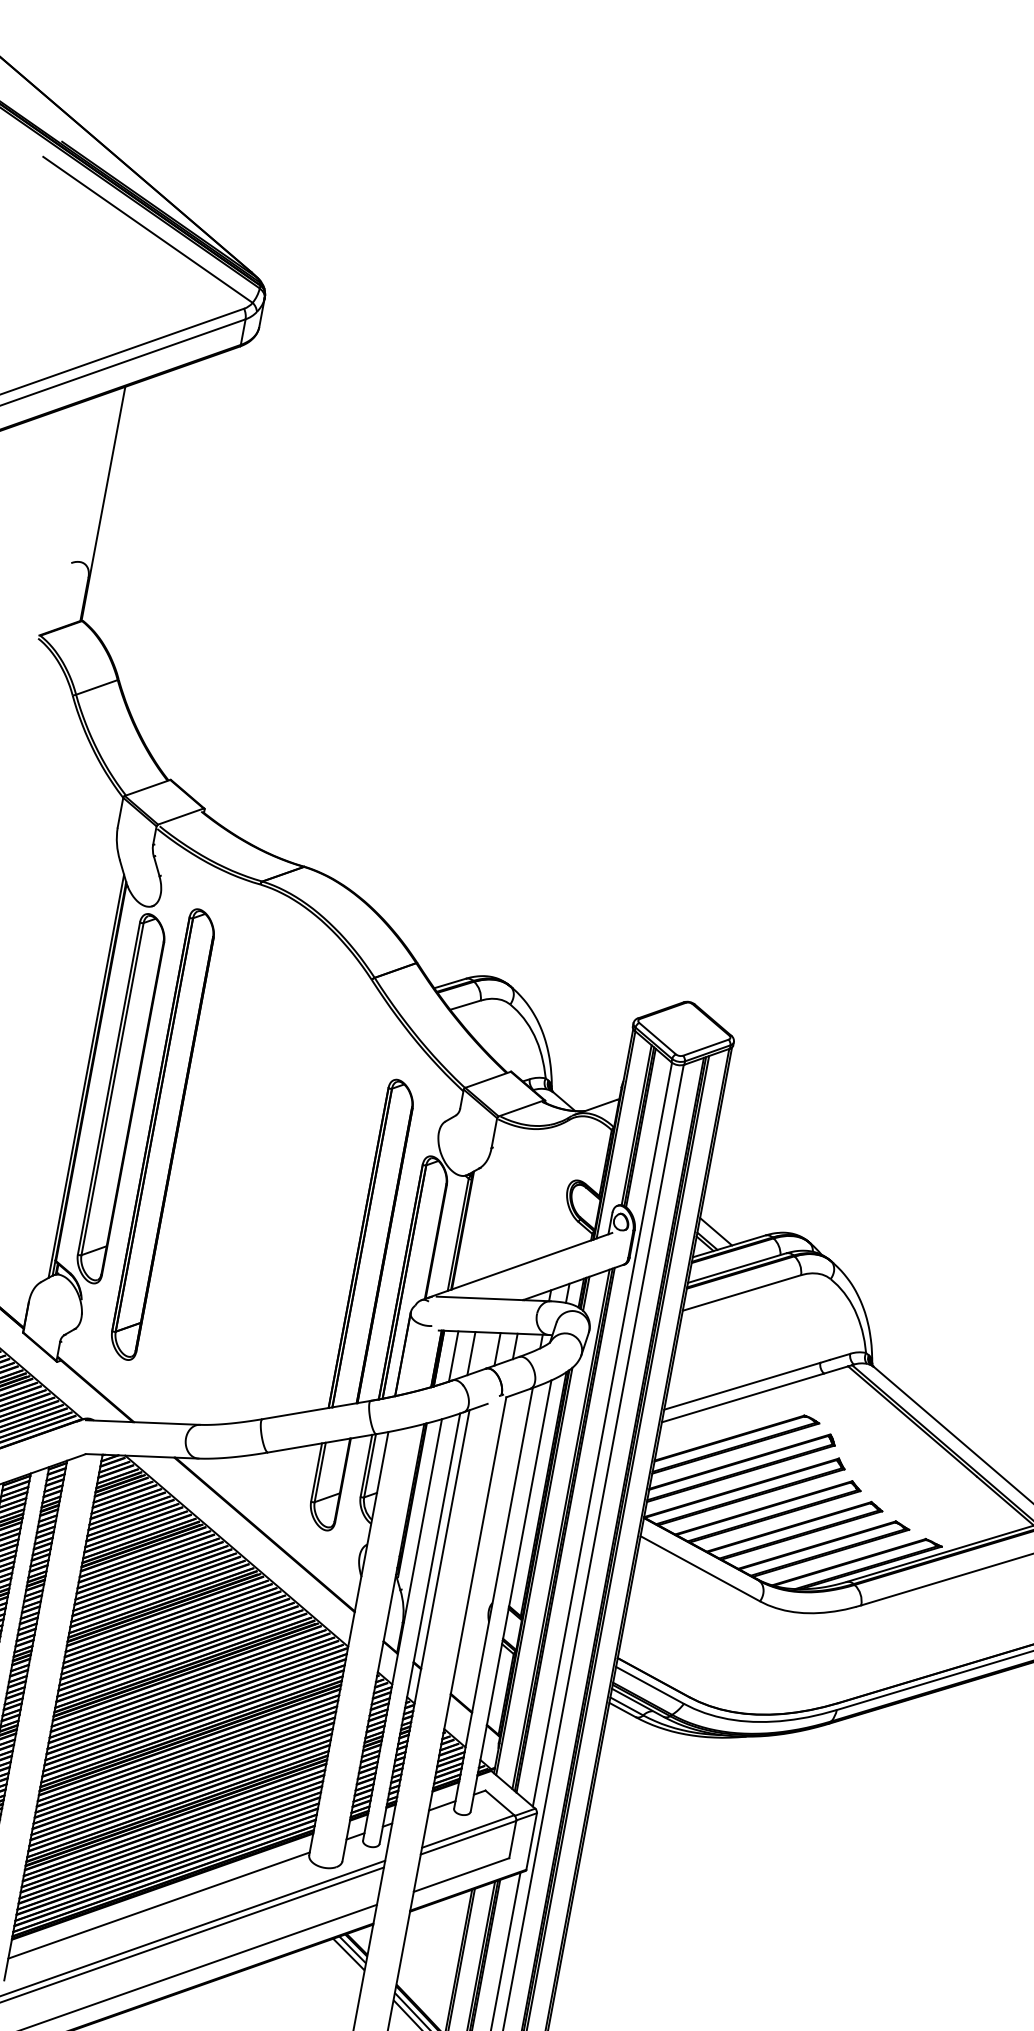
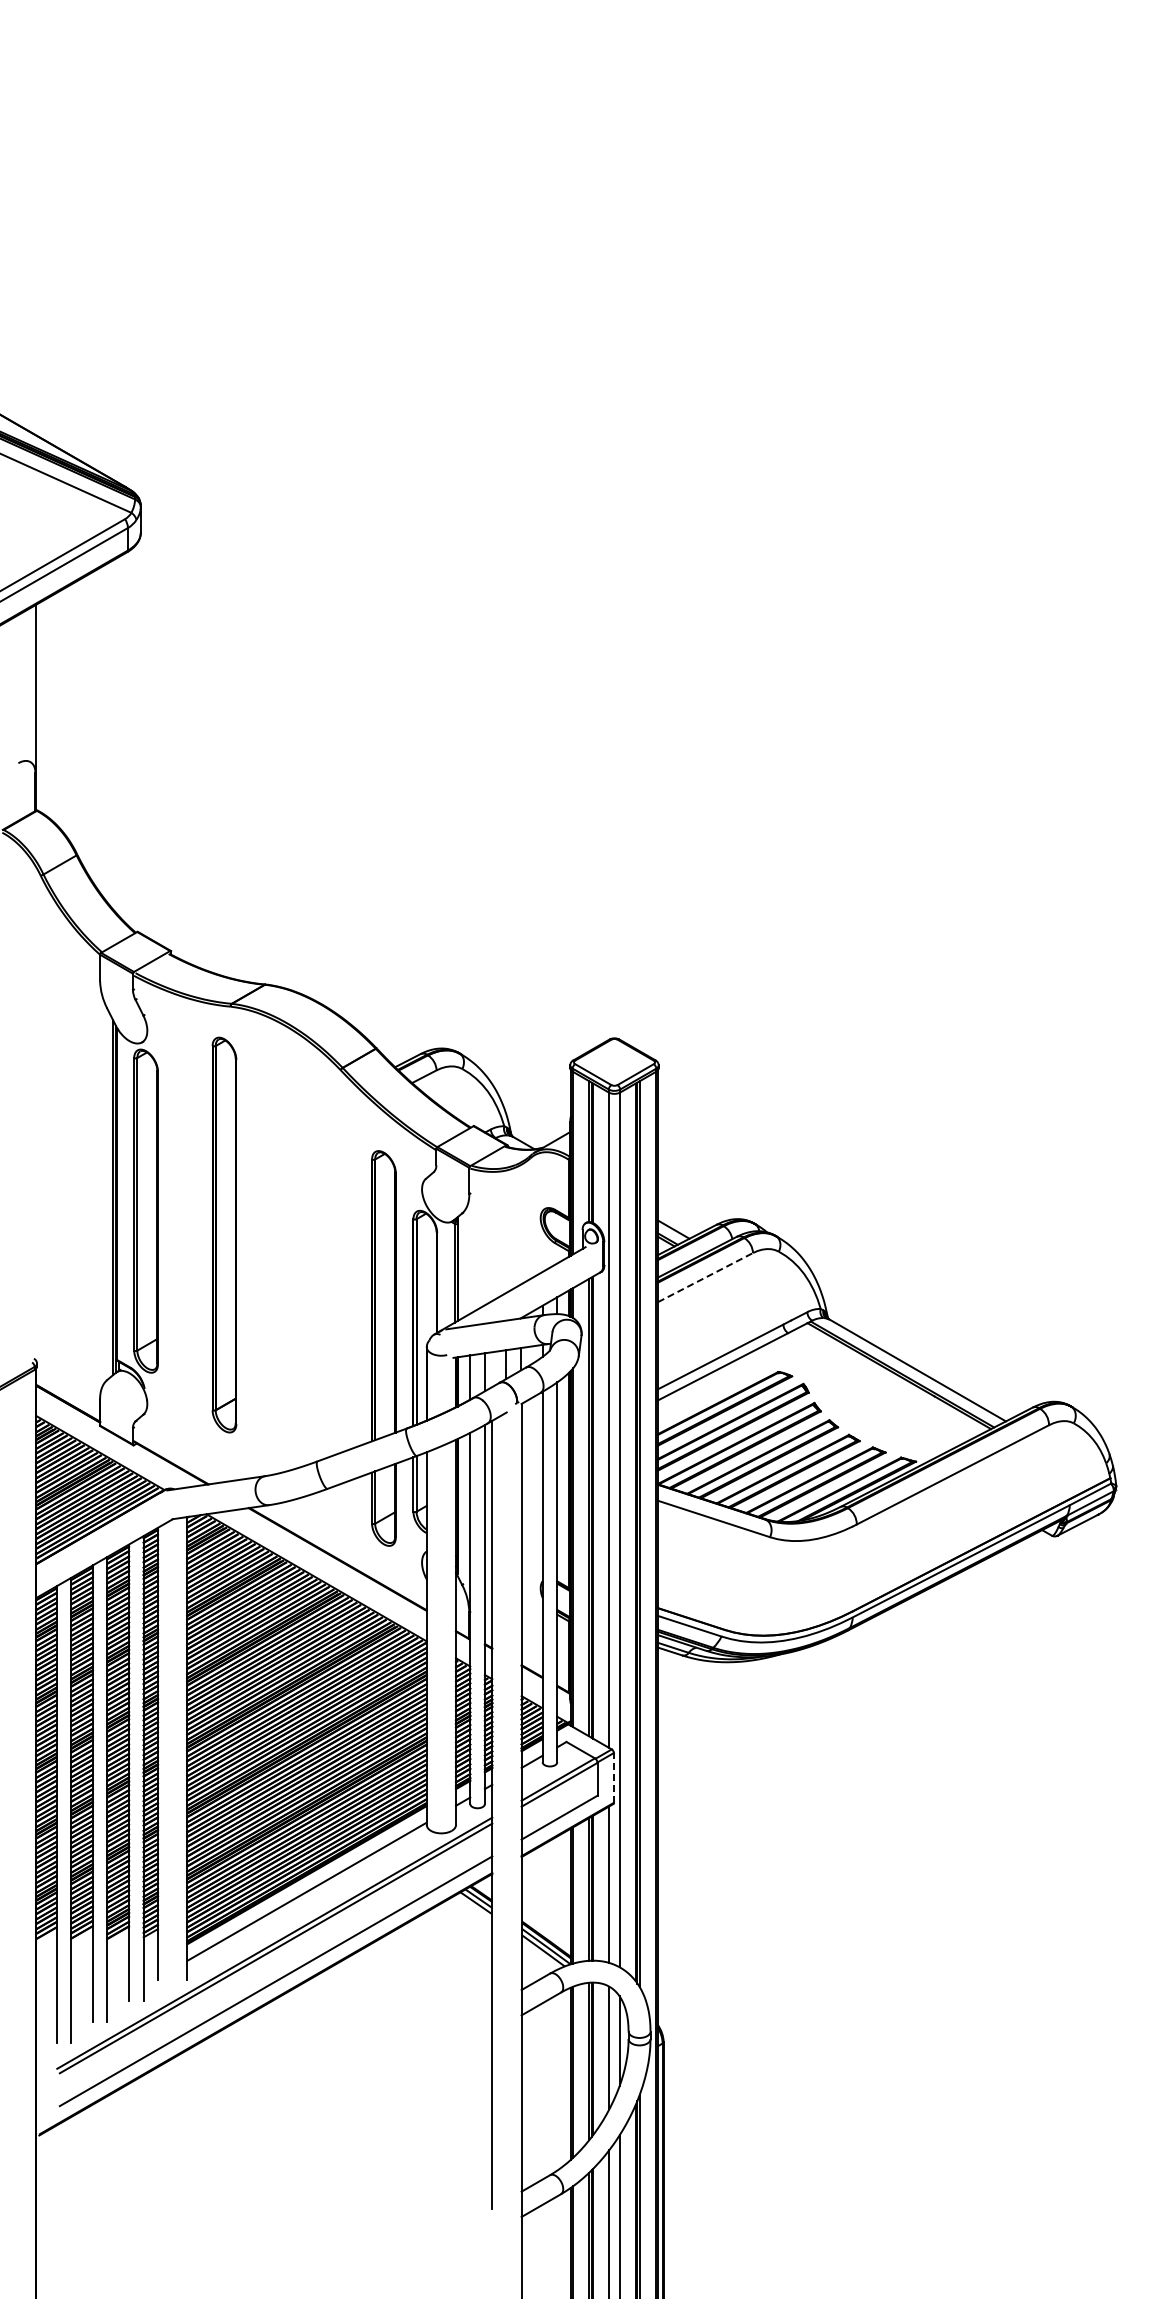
part: (163, 1133) -> (224, 1234), moved
line: (741, 1292) -> (705, 1277), solid -> dashed
line: (531, 1840) -> (613, 1777), solid -> dashed

